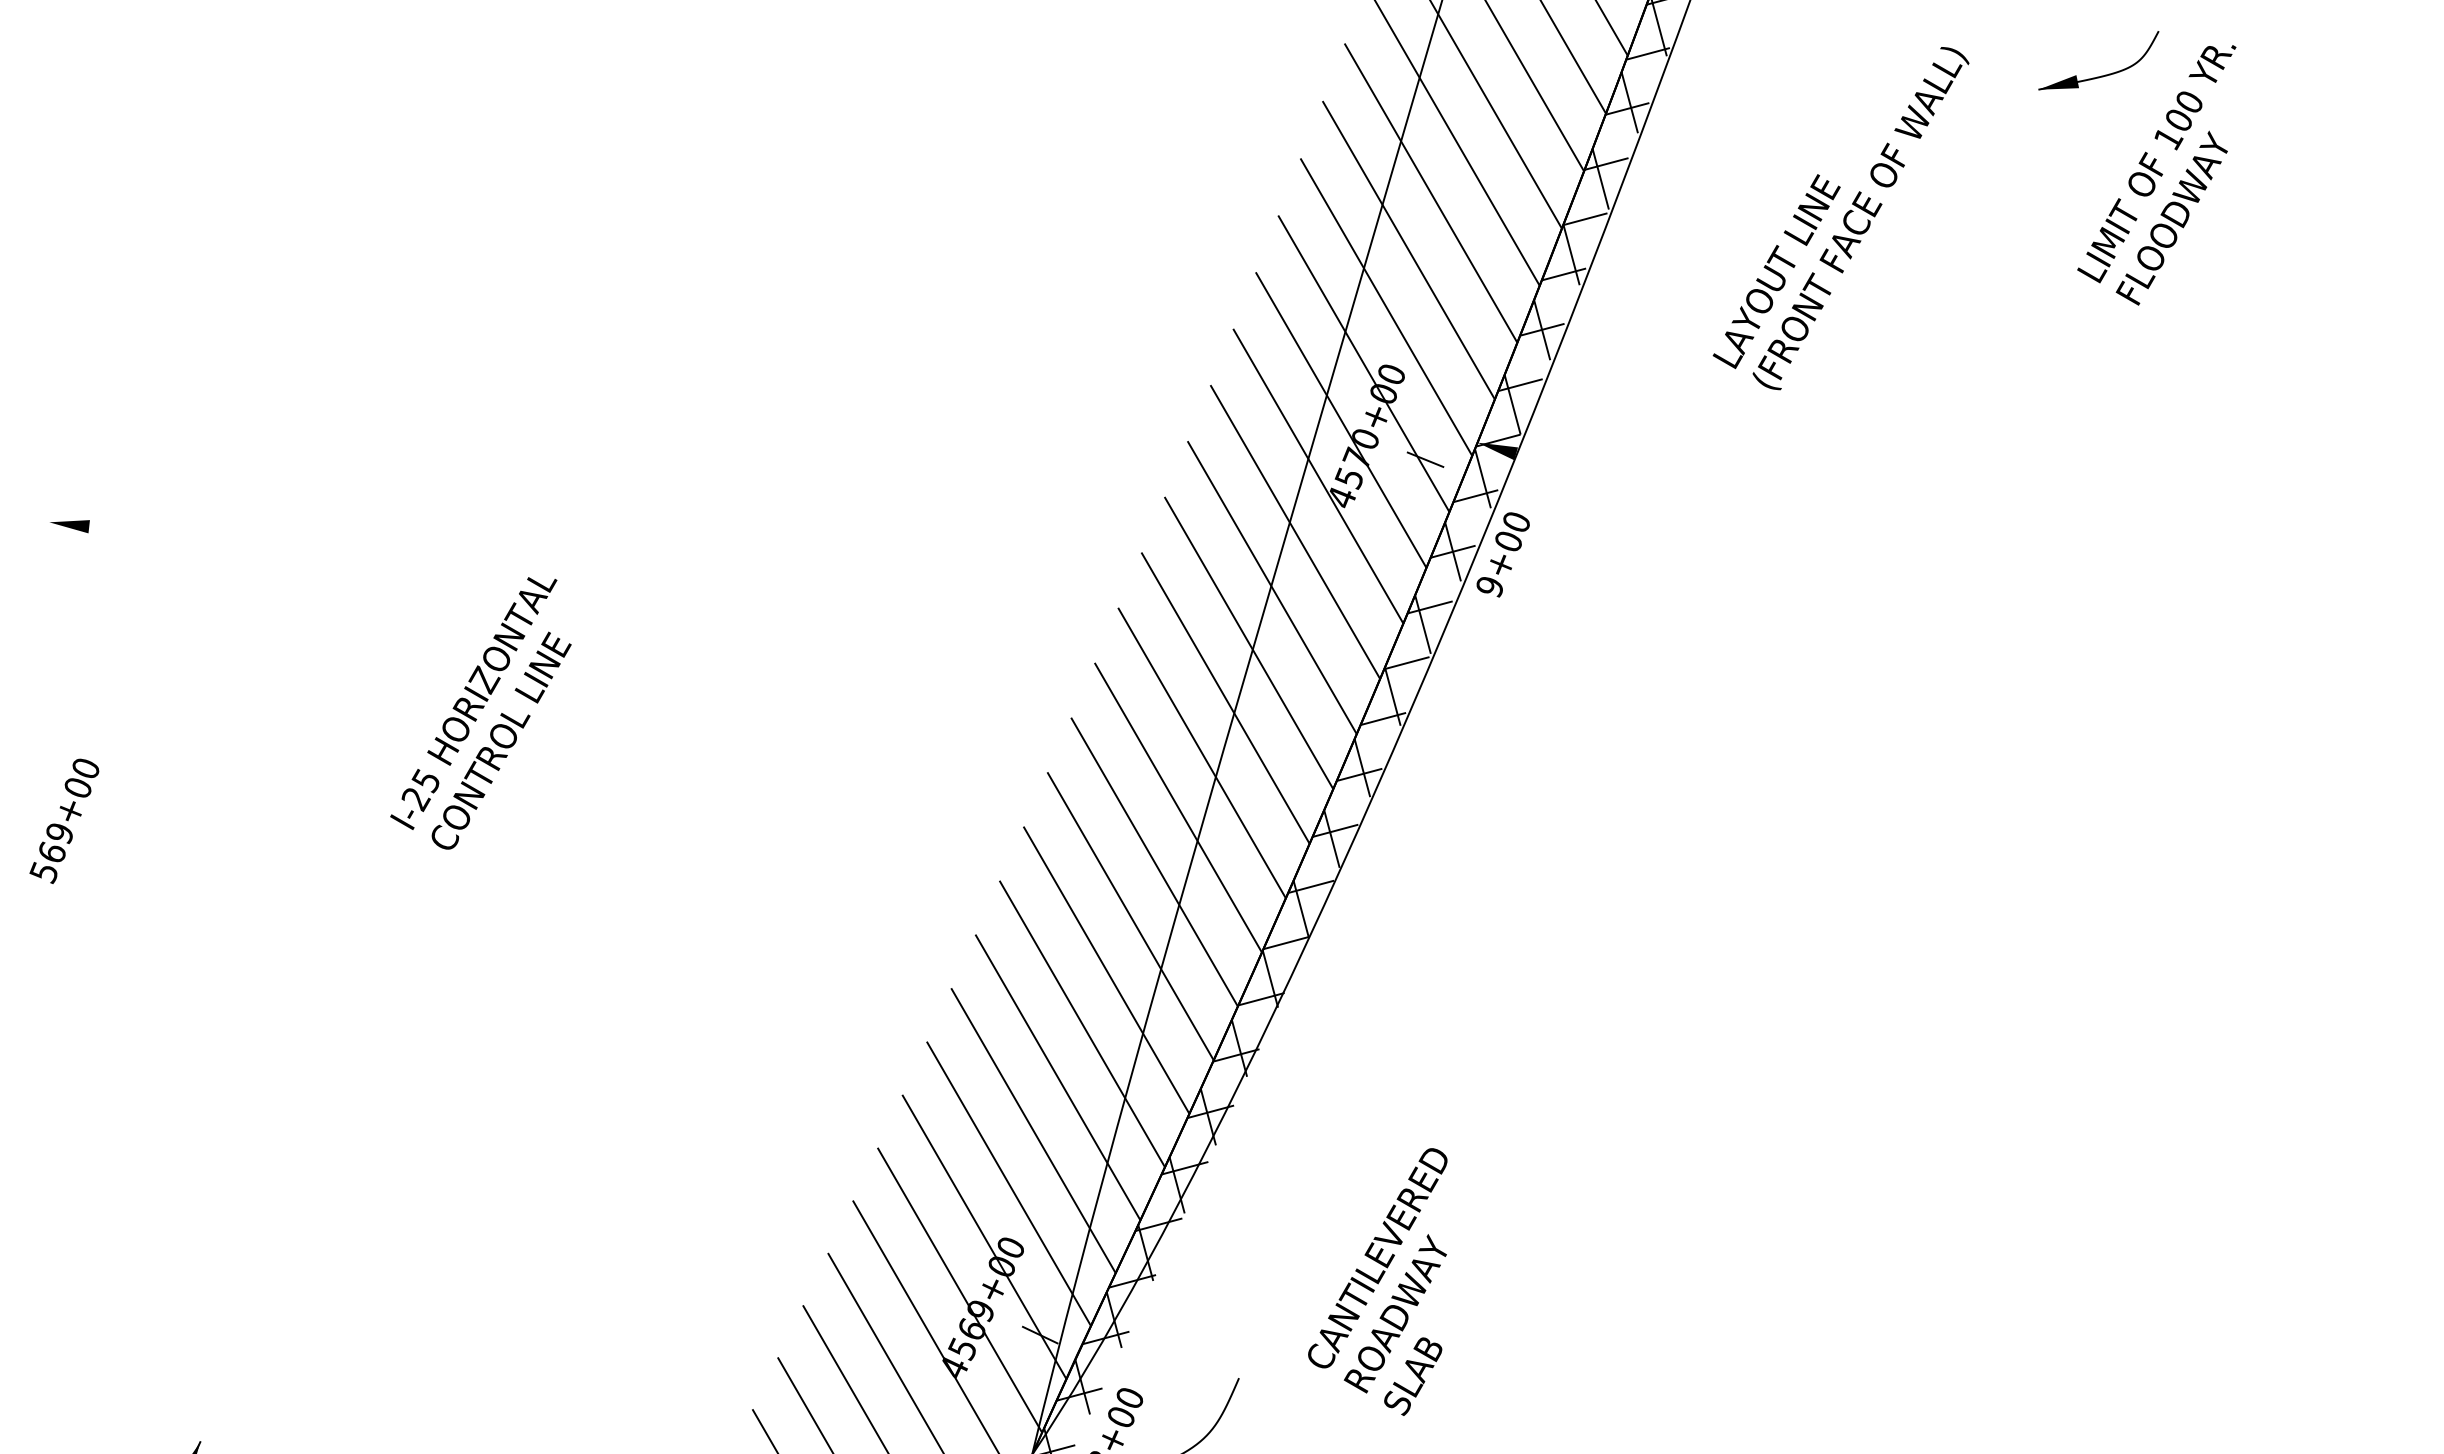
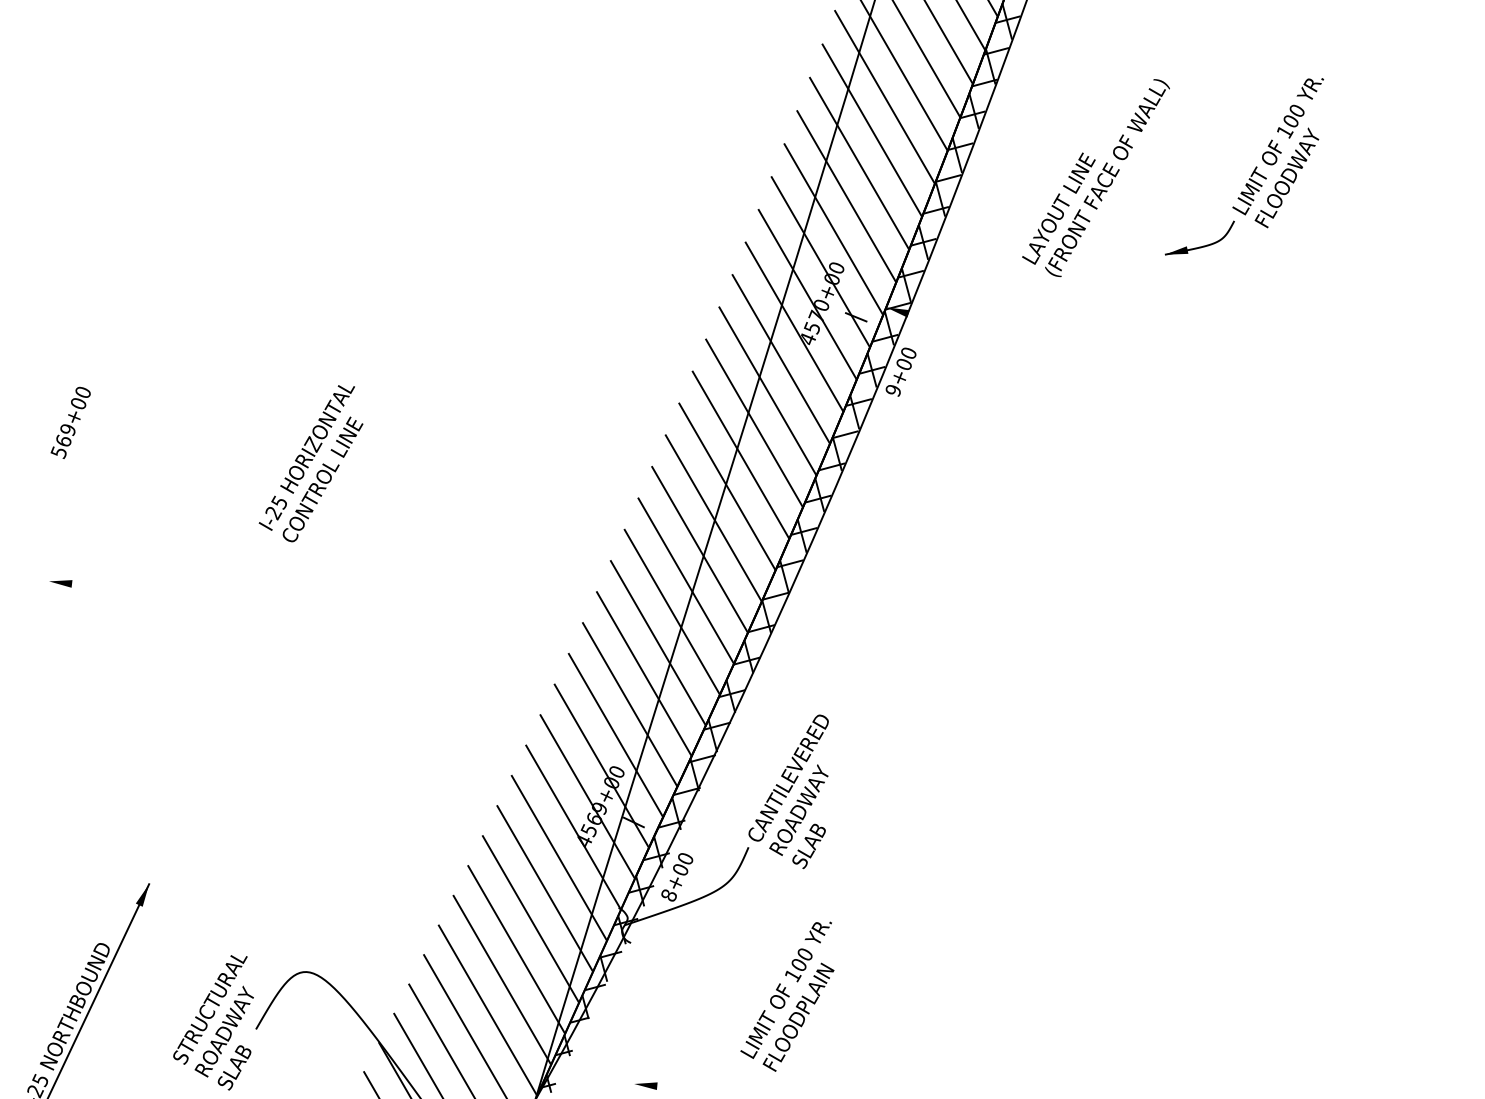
part: (2105, 73) -> (1203, 245), moved
part: (69, 525) -> (60, 583), moved
text: (64, 820) -> (70, 422), moved
text: (1377, 1281) -> (788, 791), moved

